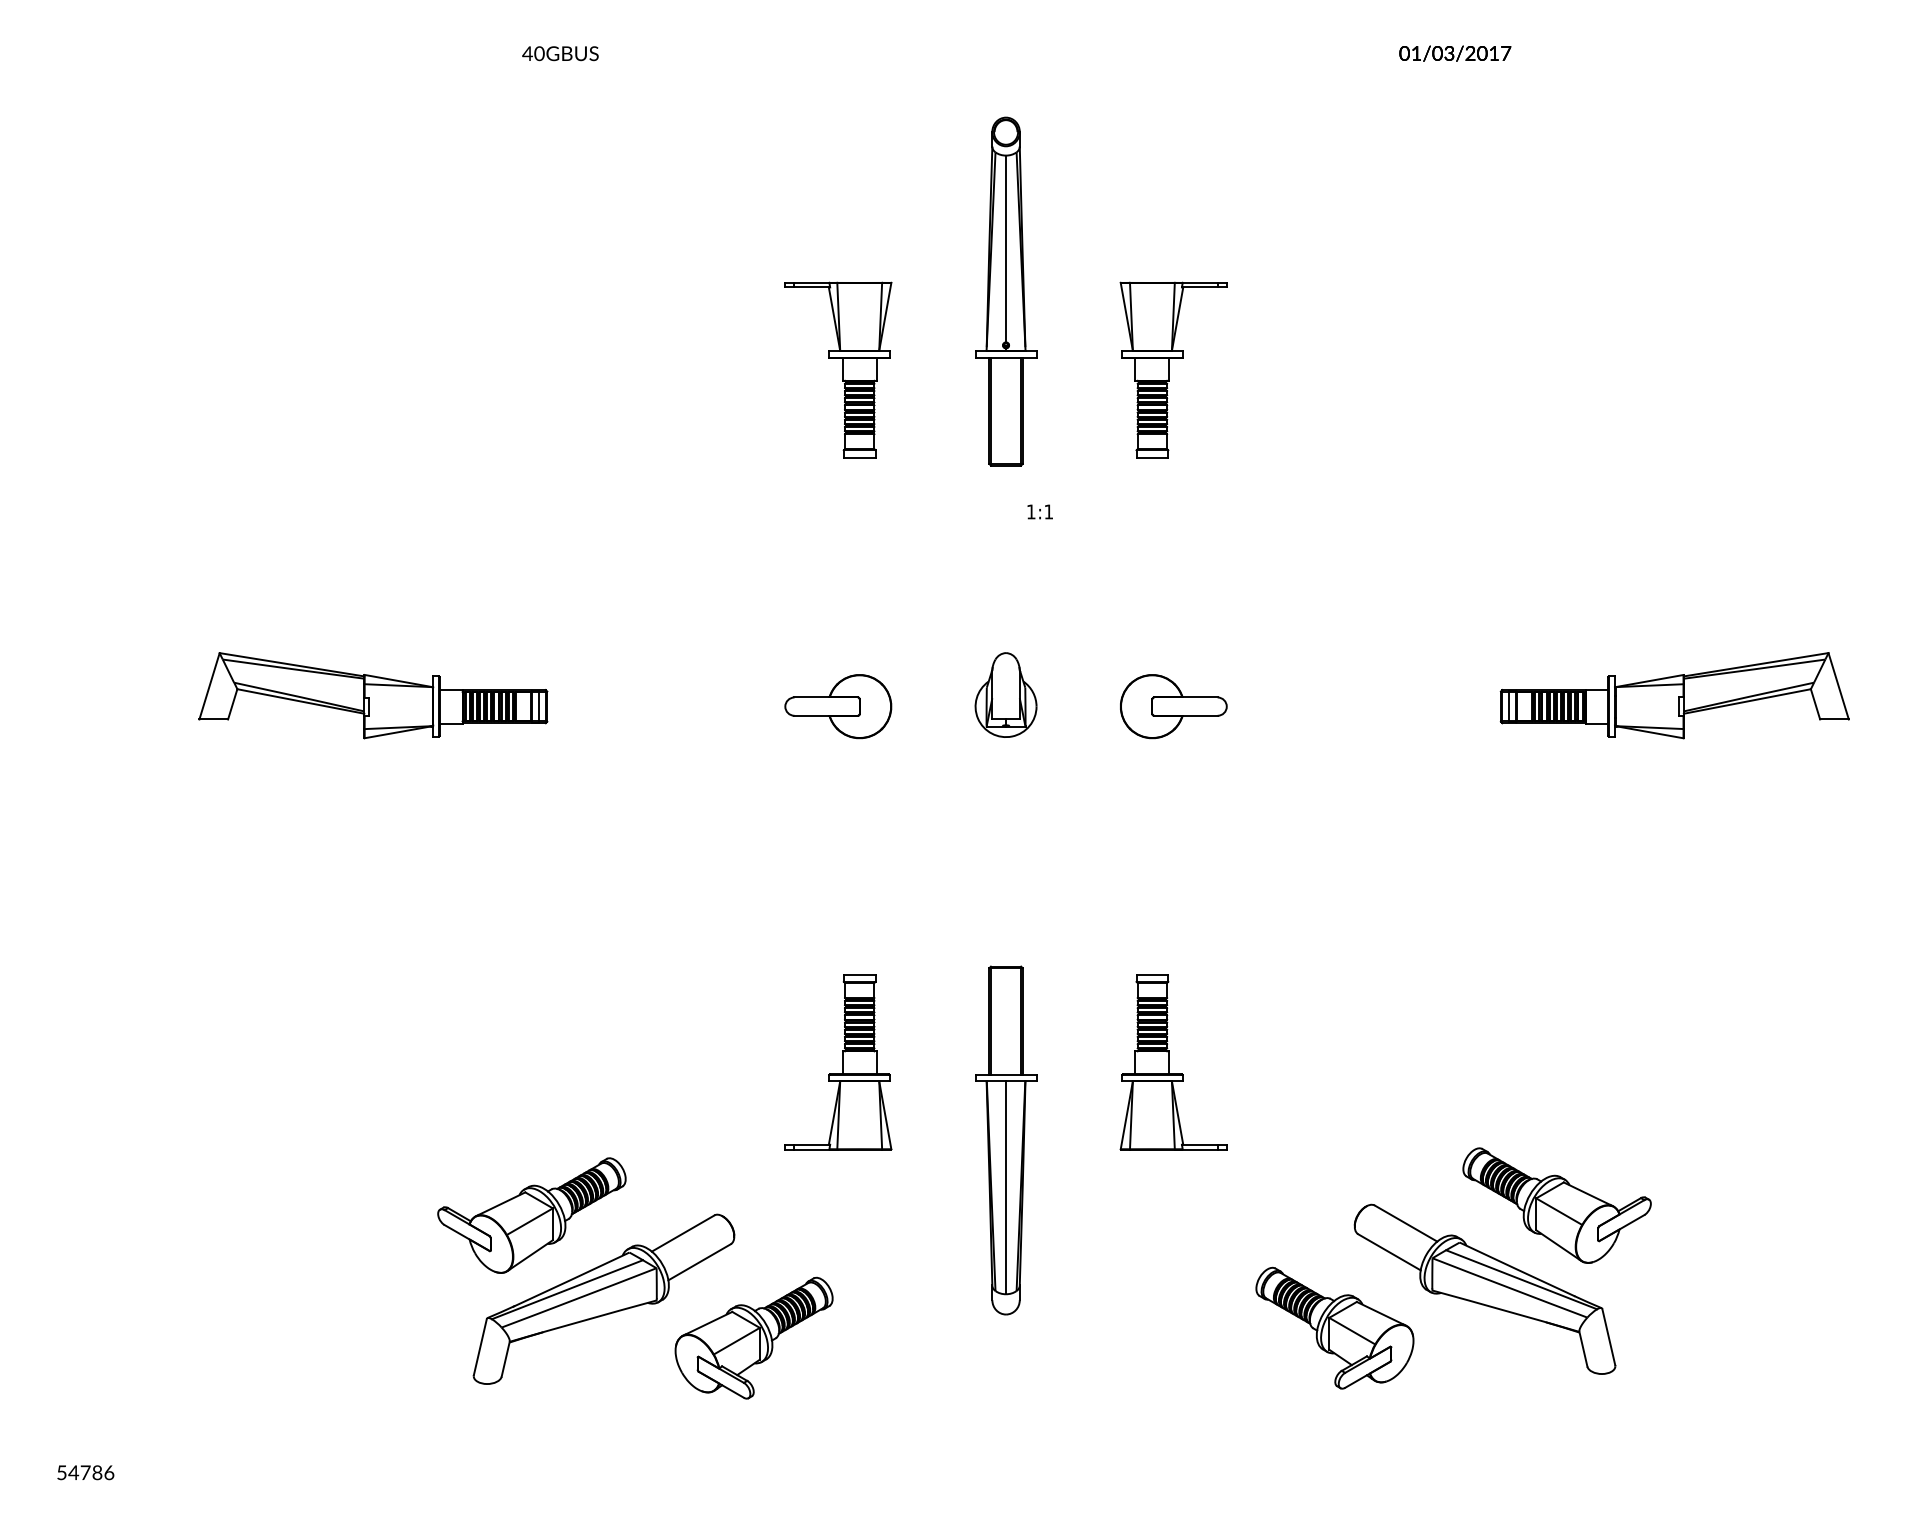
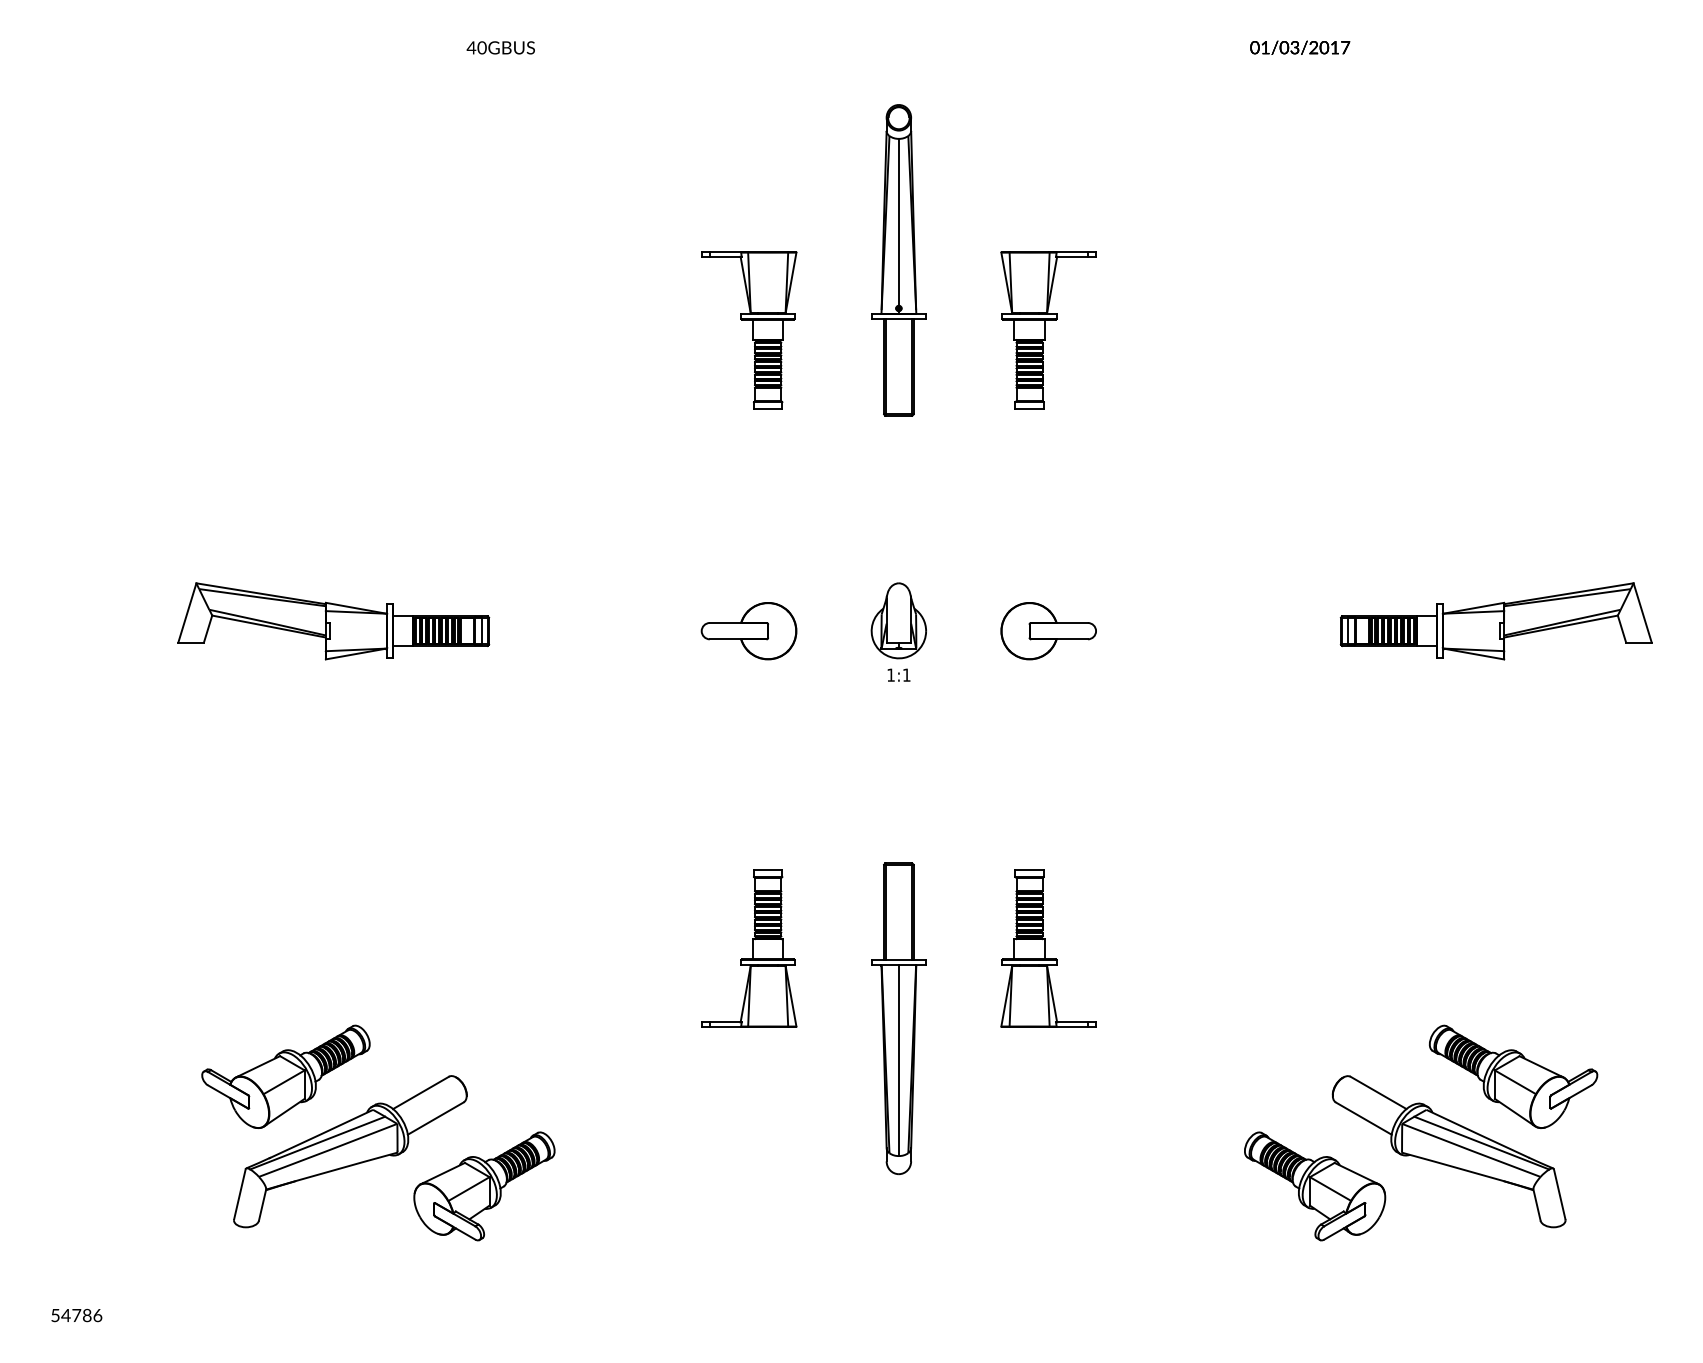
text: (1039, 511) -> (898, 674), moved
part: (1453, 1268) -> (1420, 1133), moved
part: (635, 1278) -> (378, 1133), moved

